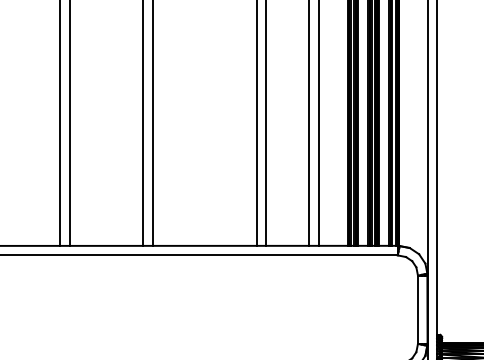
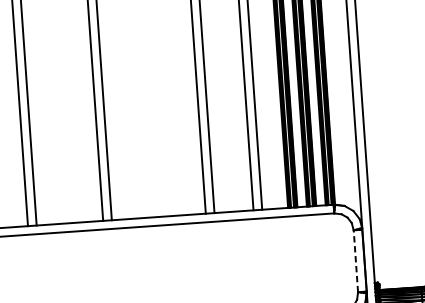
line: (417, 309) -> (355, 261), solid -> dashed

